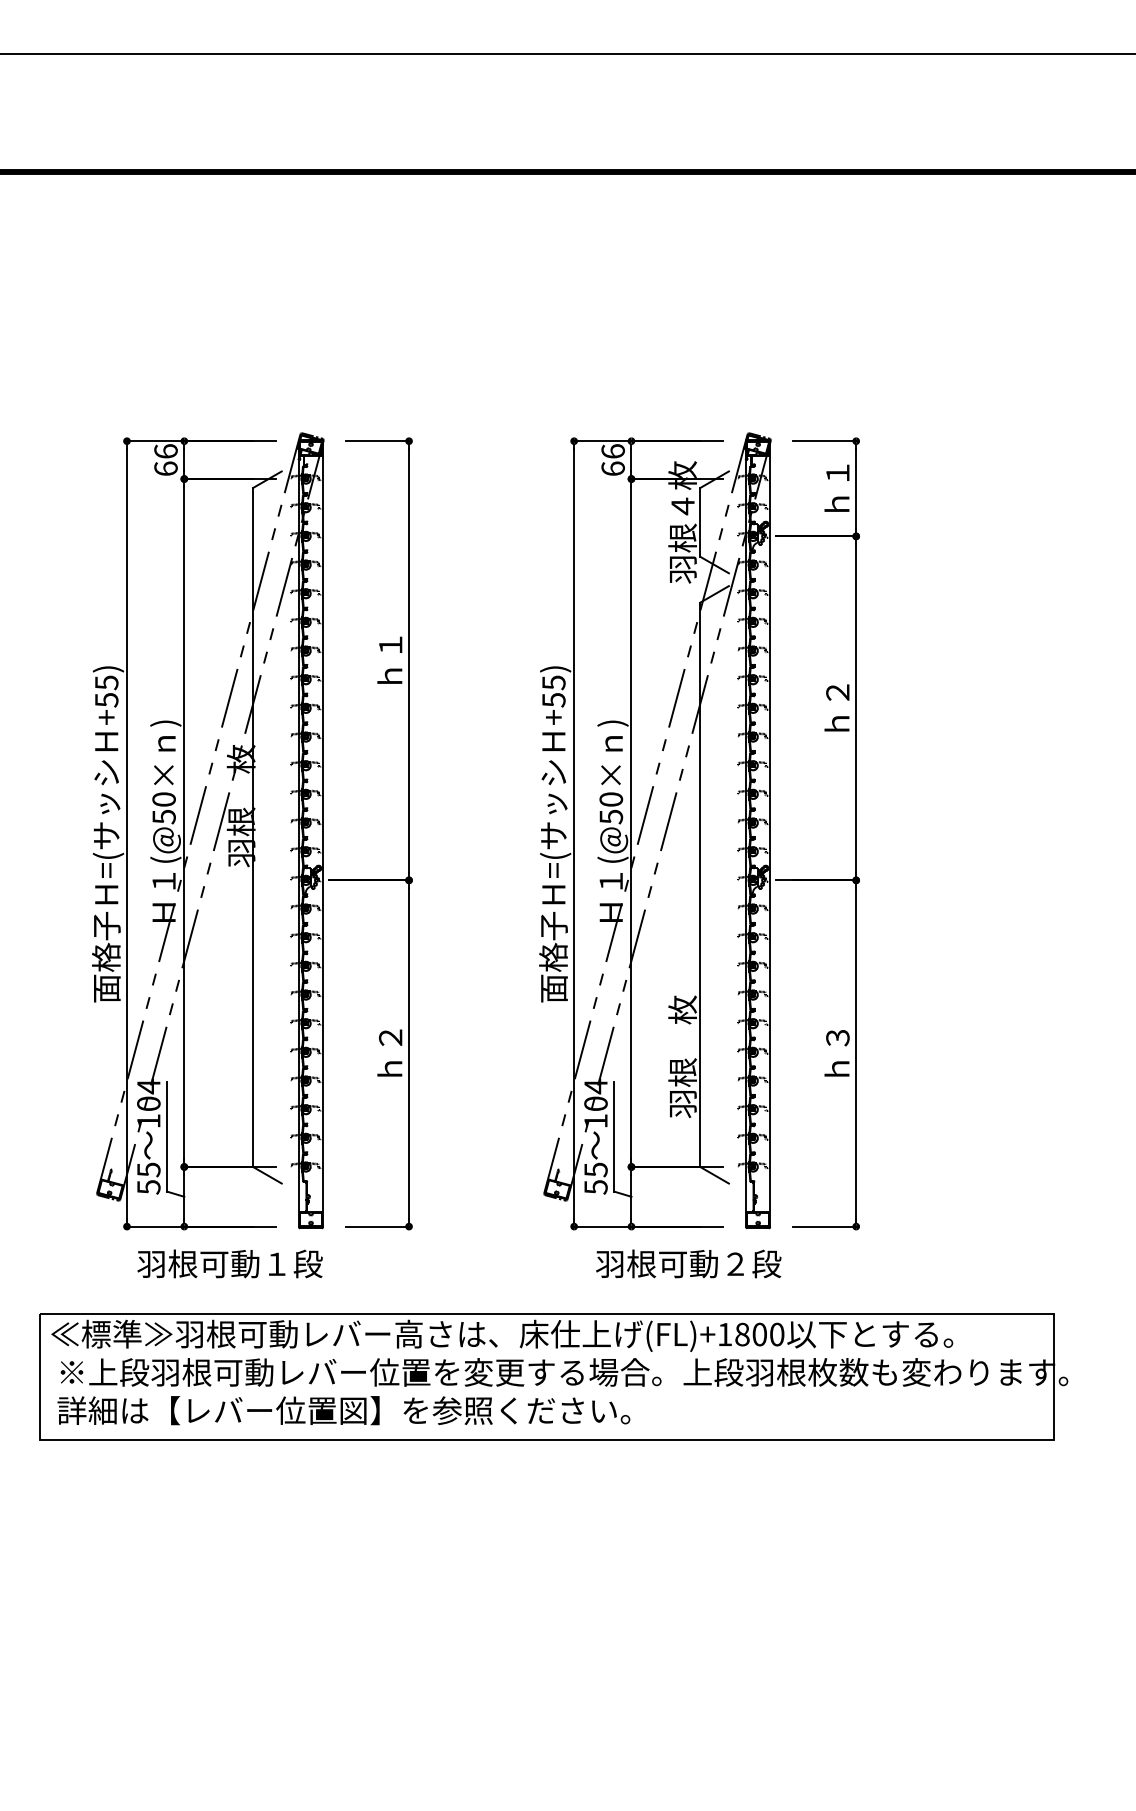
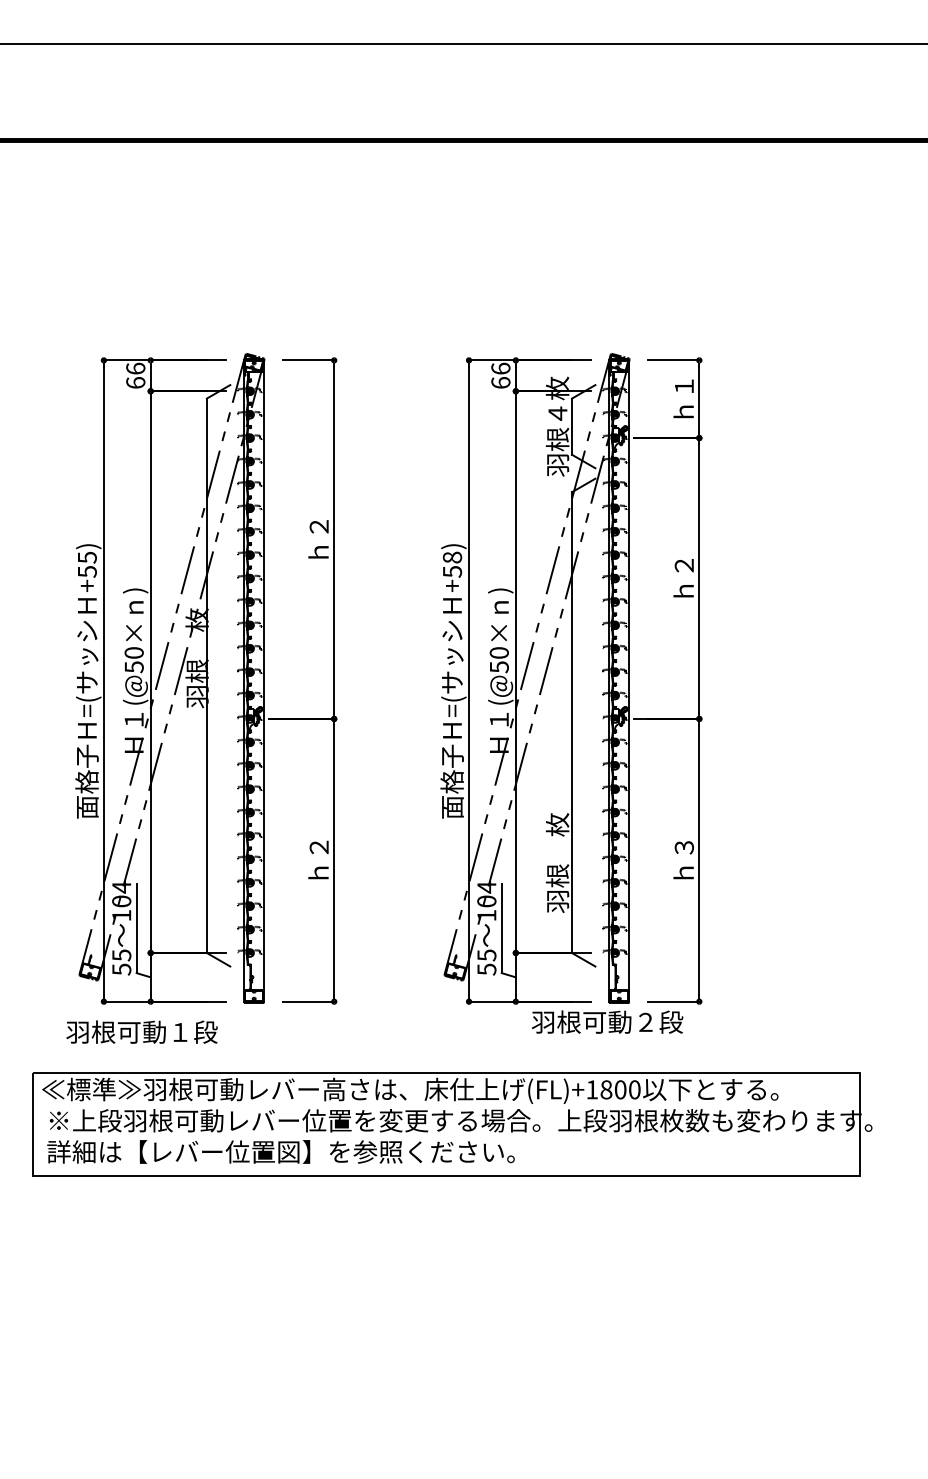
text: (389, 644) -> (318, 526), ｈ１ -> ｈ２
text: (552, 682) -> (451, 557), +55) -> +58)
text: (229, 1263) -> (141, 1031), moved
text: (688, 1263) -> (607, 1021), moved

